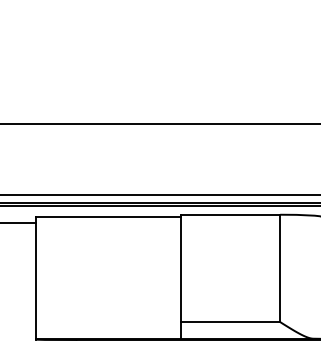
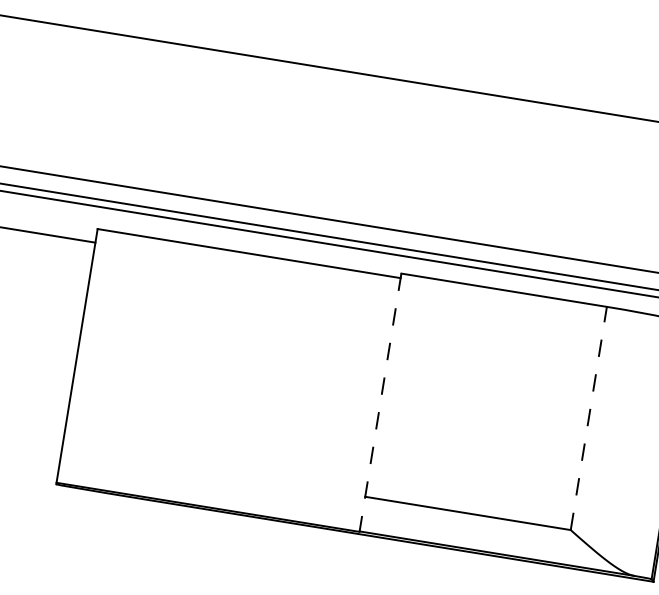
line: (280, 268) -> (589, 418), solid -> dashed
line: (181, 276) -> (380, 402), solid -> dashed

